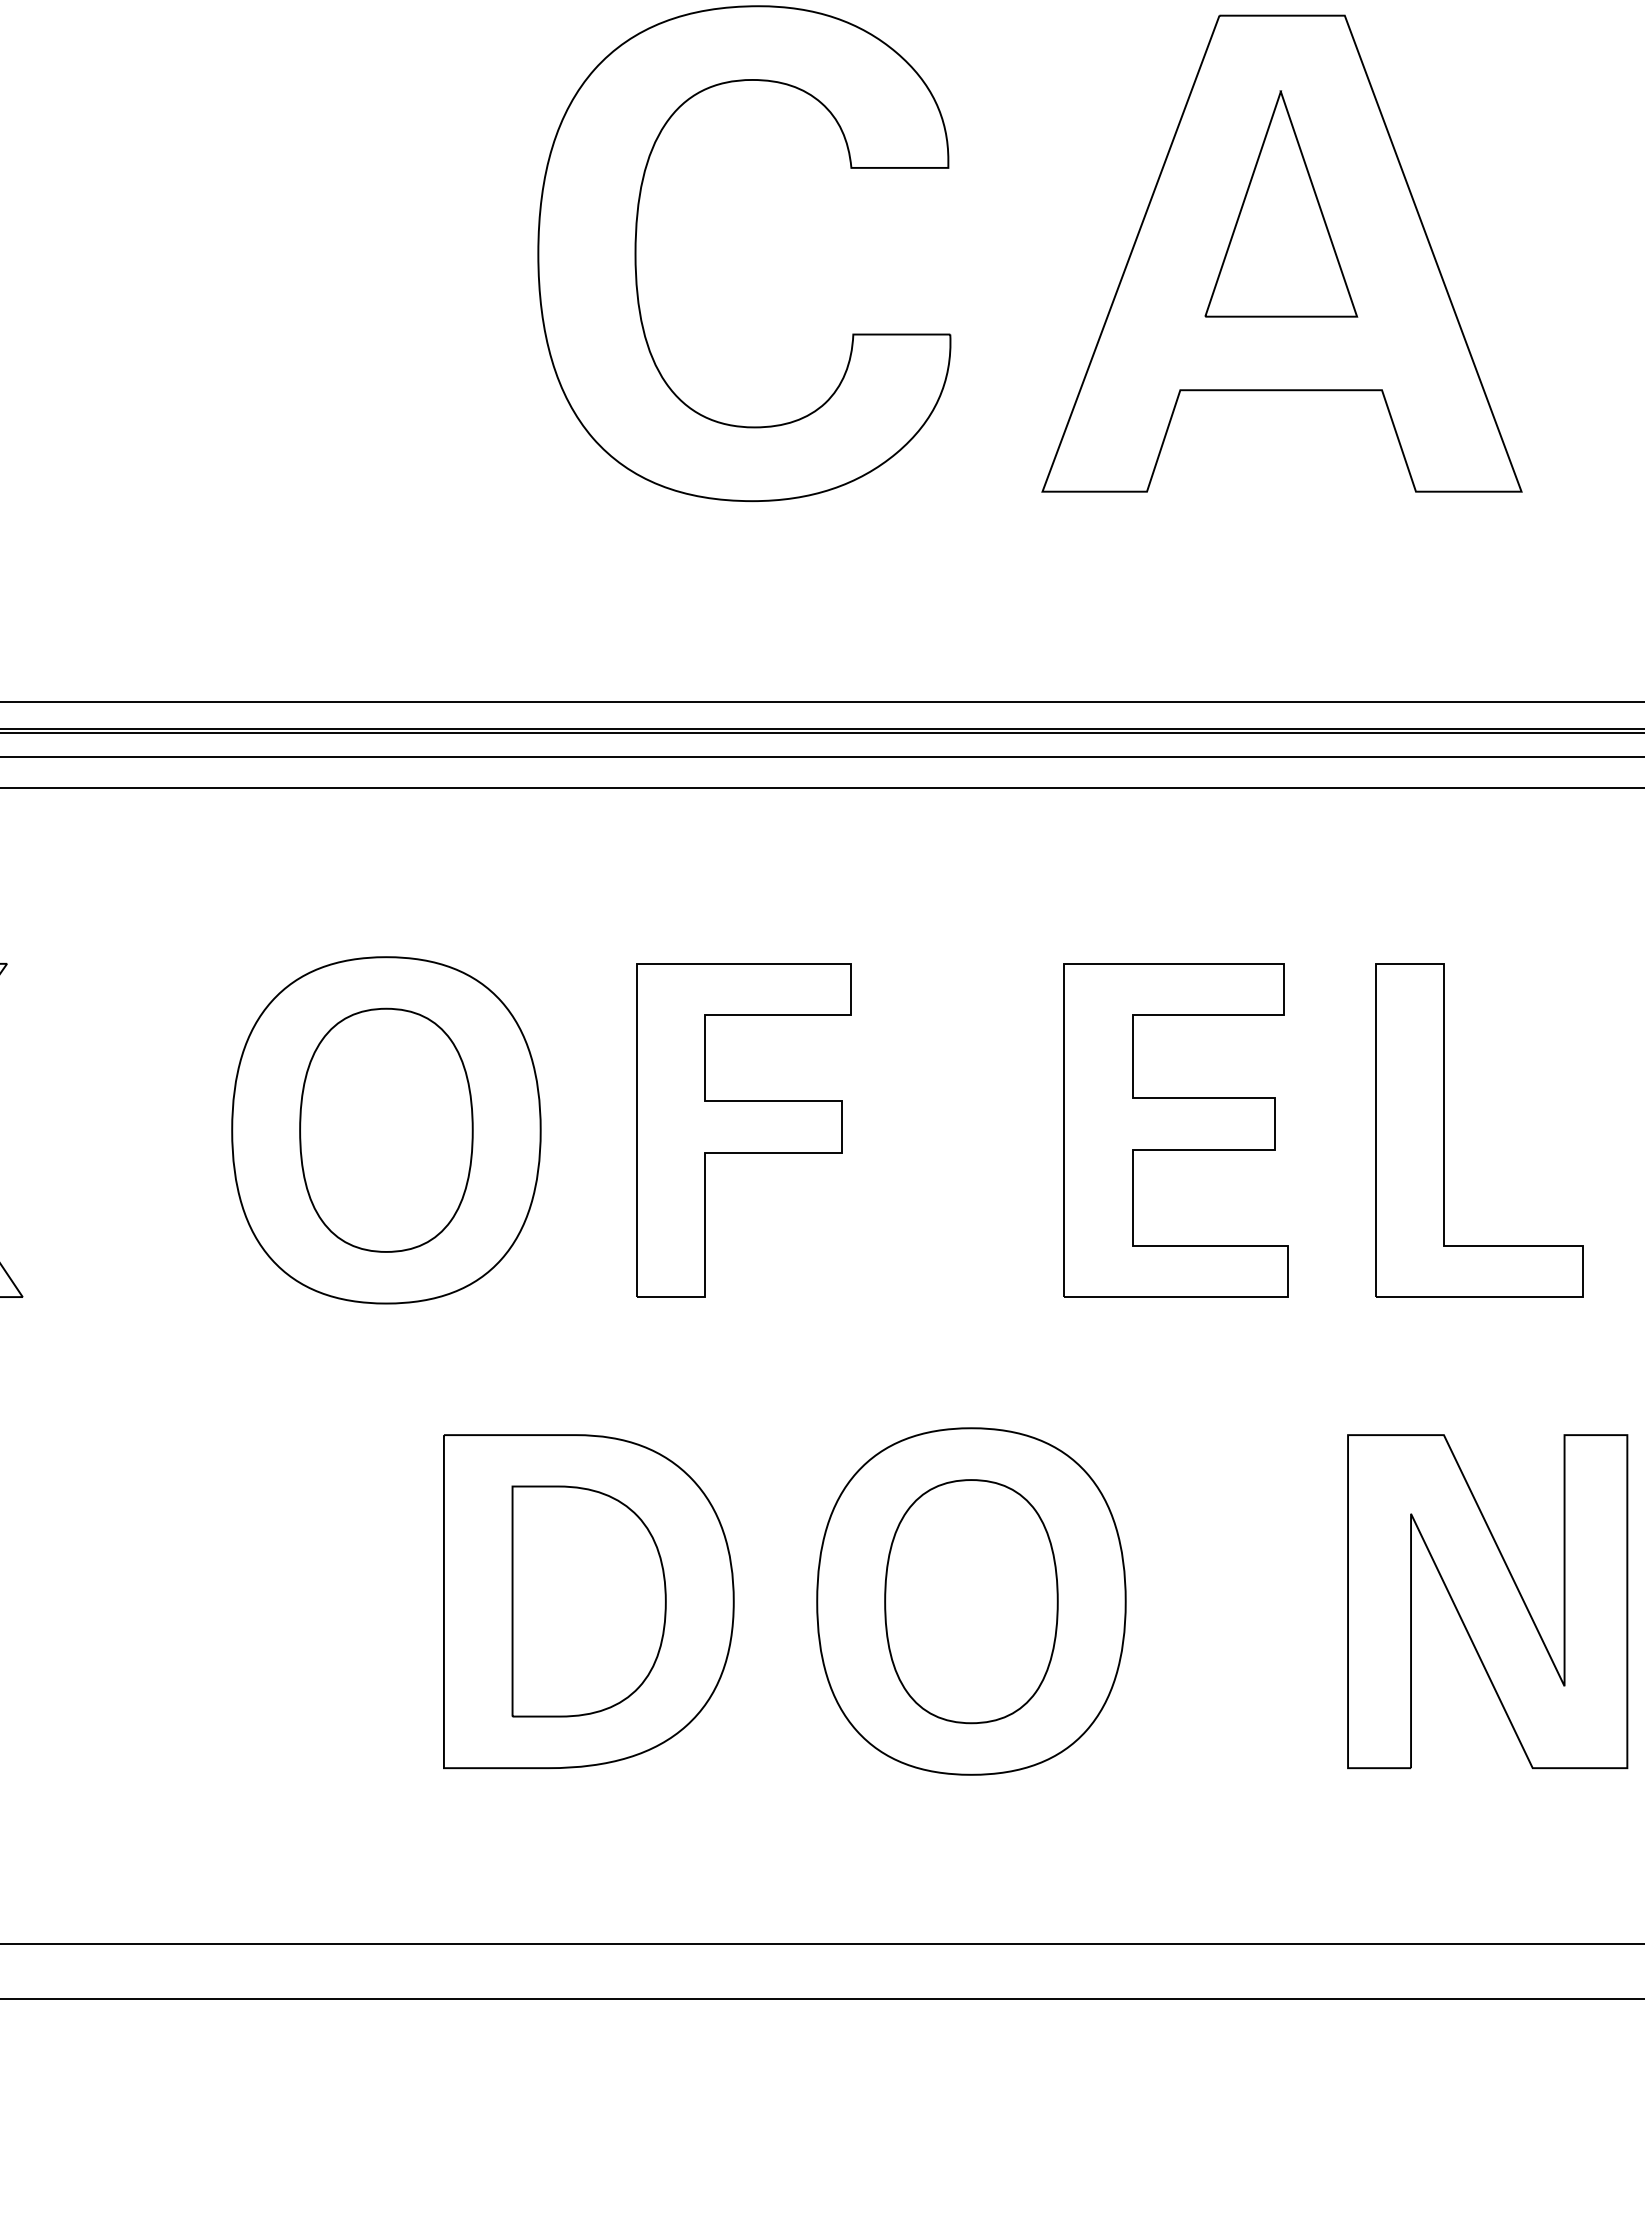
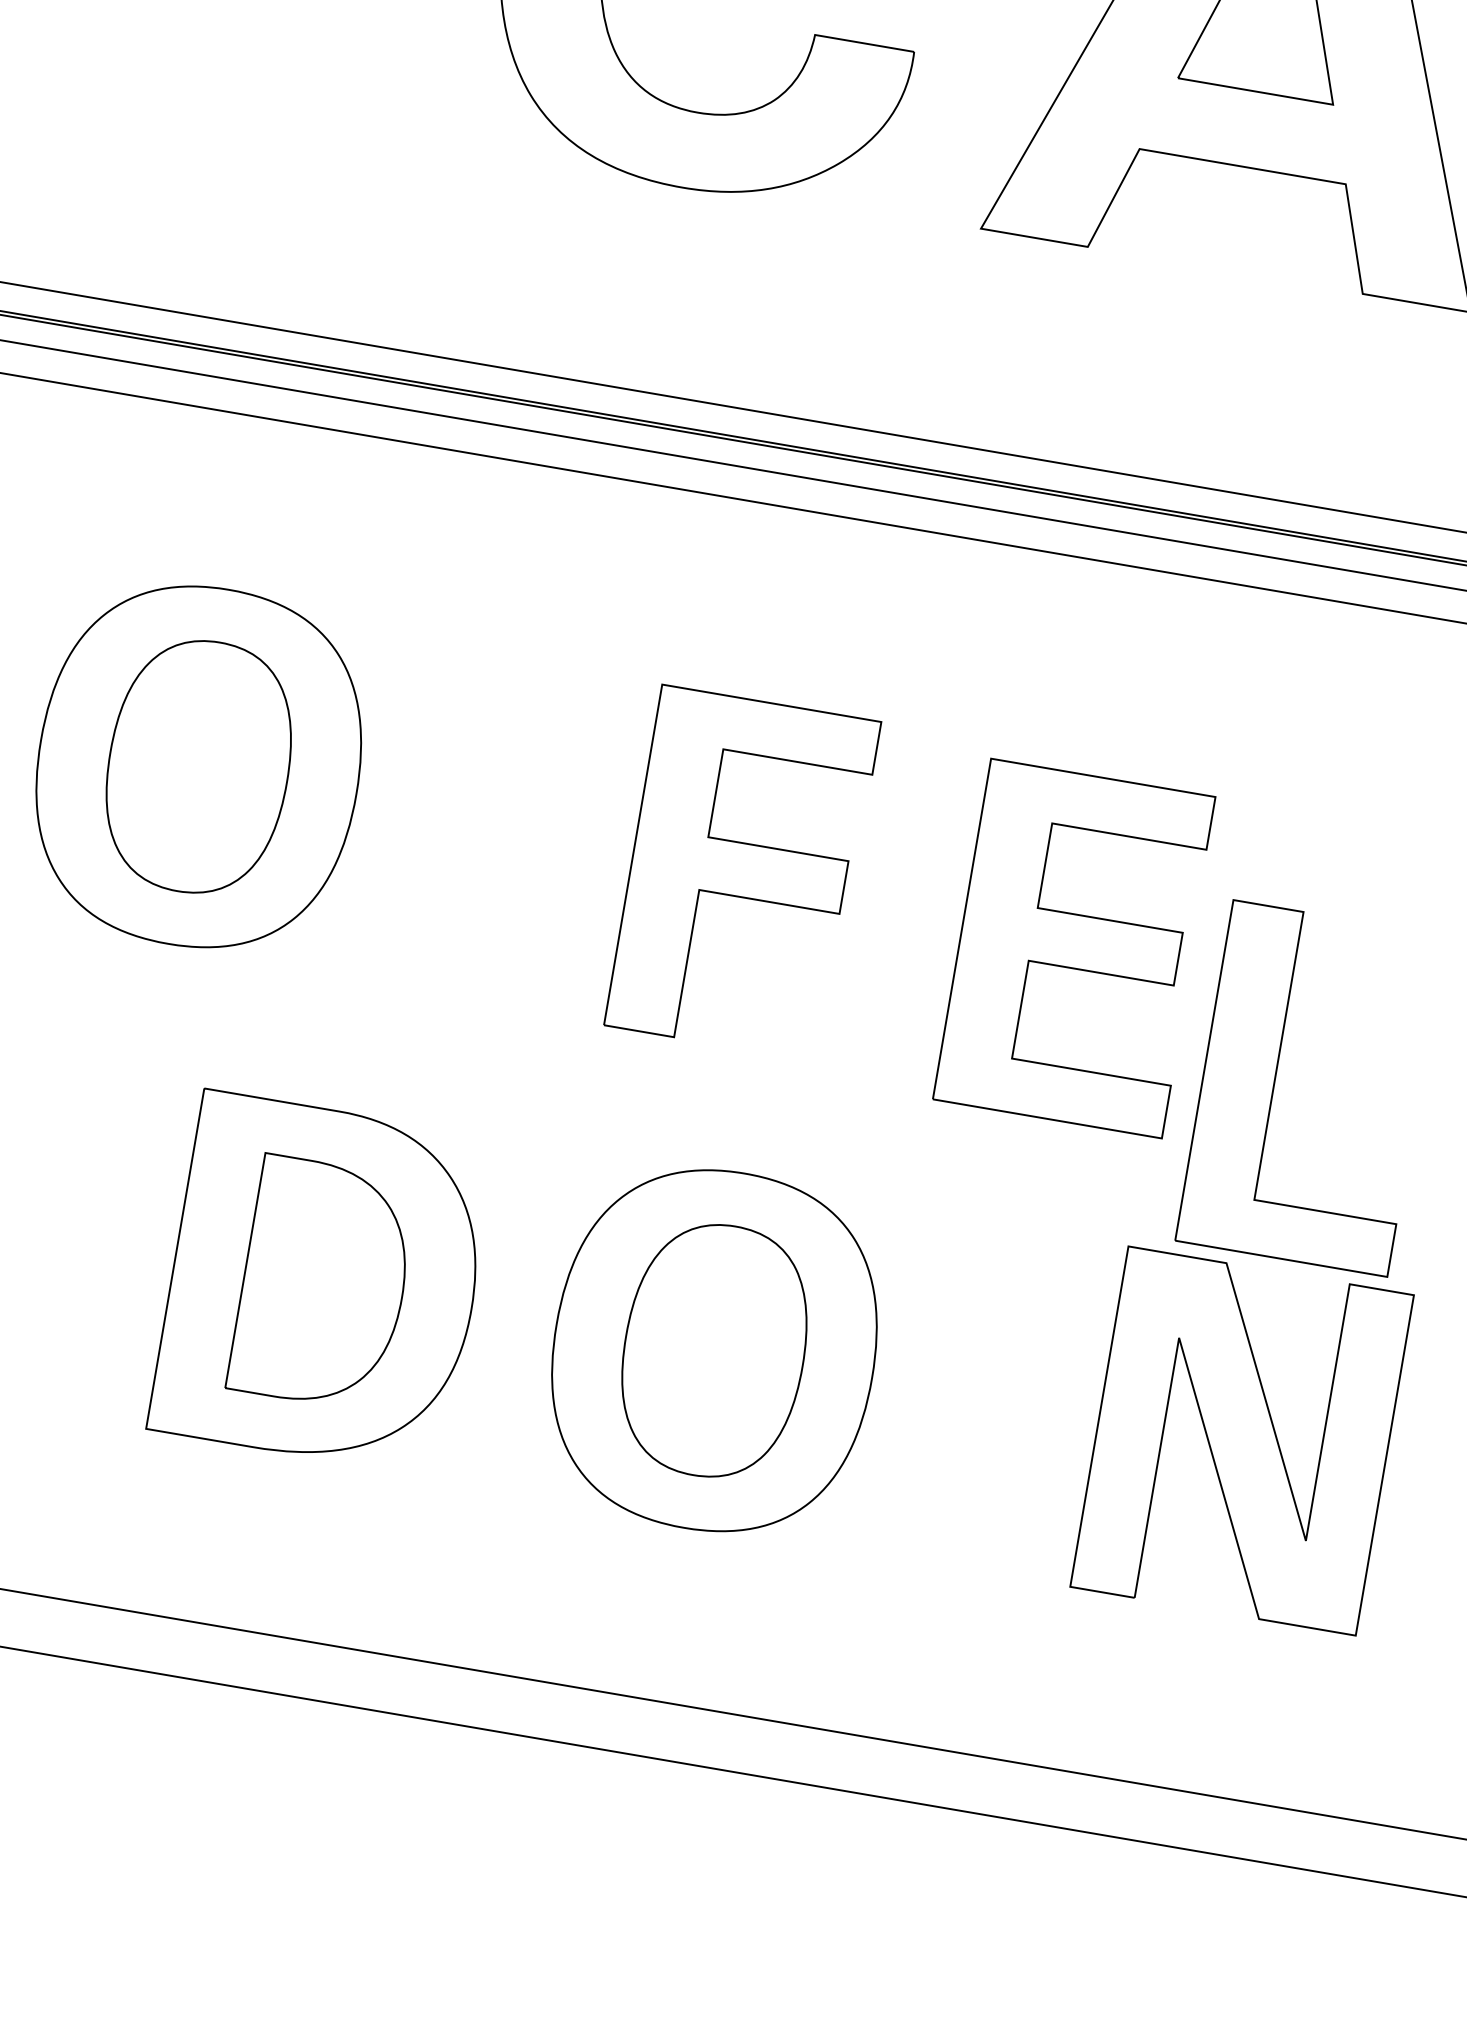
part: (743, 1130) -> (742, 873), moved
part: (1175, 1130) -> (1075, 948), moved
part: (1444, 1130) -> (1274, 1082), moved

